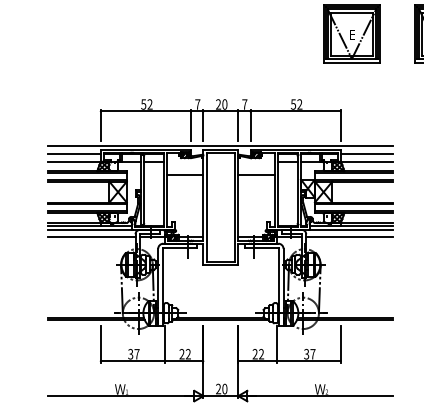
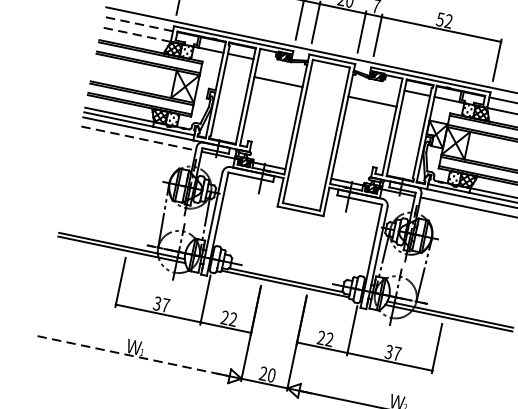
line: (74, 153) -> (138, 23), solid -> dashed
line: (74, 161) -> (136, 34), solid -> dashed
line: (92, 236) -> (139, 138), solid -> dashed
line: (121, 396) -> (133, 356), solid -> dashed

